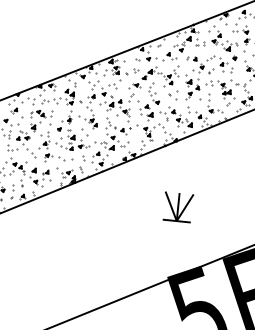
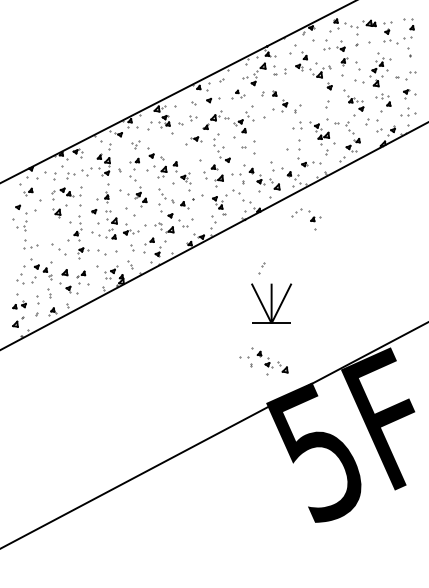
part: (169, 56) -> (238, 94), size x0.7
part: (217, 63) -> (306, 219), moved
part: (93, 84) -> (135, 144), size x0.6
part: (113, 86) -> (163, 143), removed
part: (192, 89) -> (274, 136), removed
part: (130, 97) -> (261, 268), moved
part: (22, 138) -> (44, 229), removed
part: (168, 247) -> (263, 361), added

